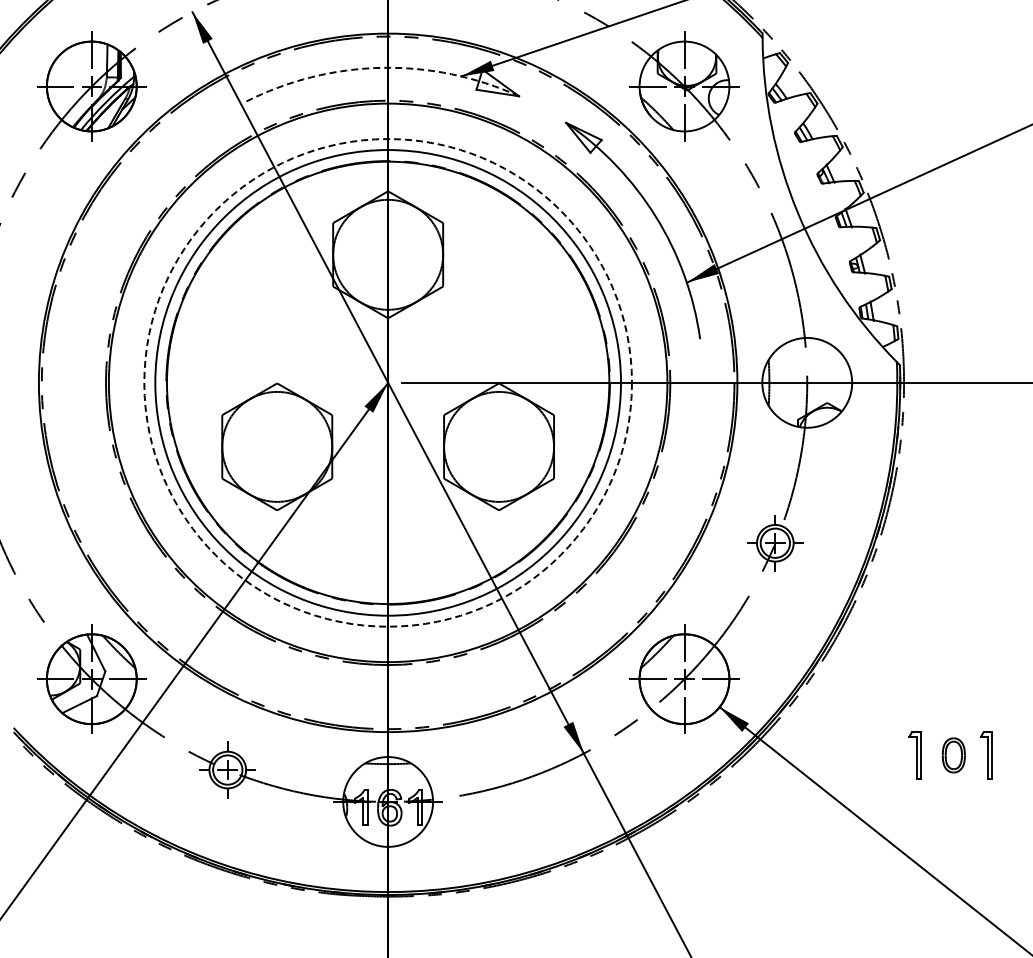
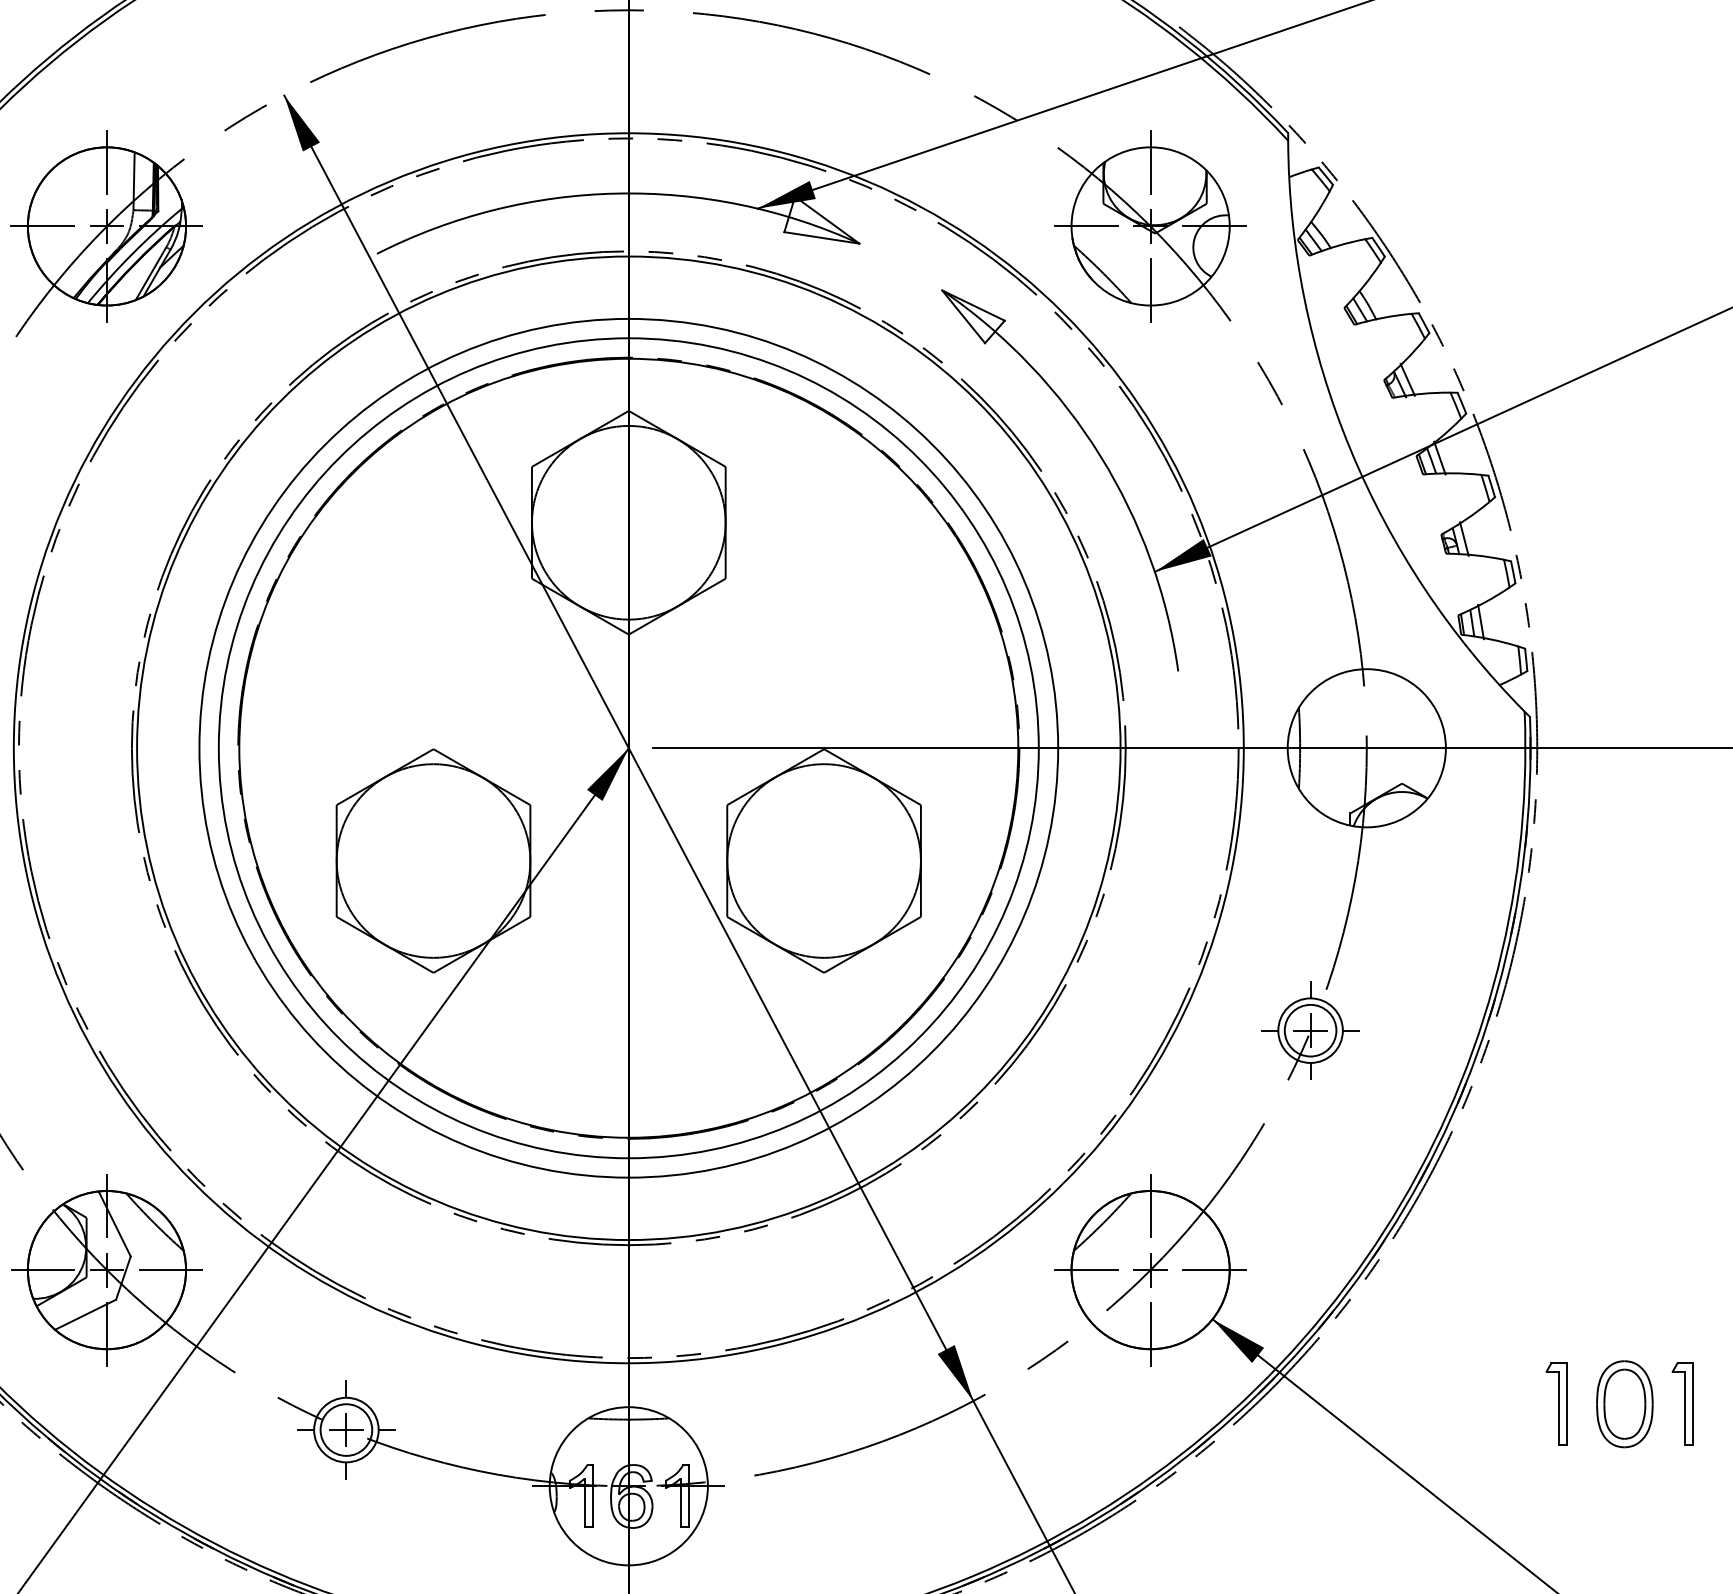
arc: (381, 67) -> (617, 192), dashed -> solid
circle: (387, 382) -> (627, 747), dashed -> solid
part: (953, 755) -> (1624, 1404), size x1.43

